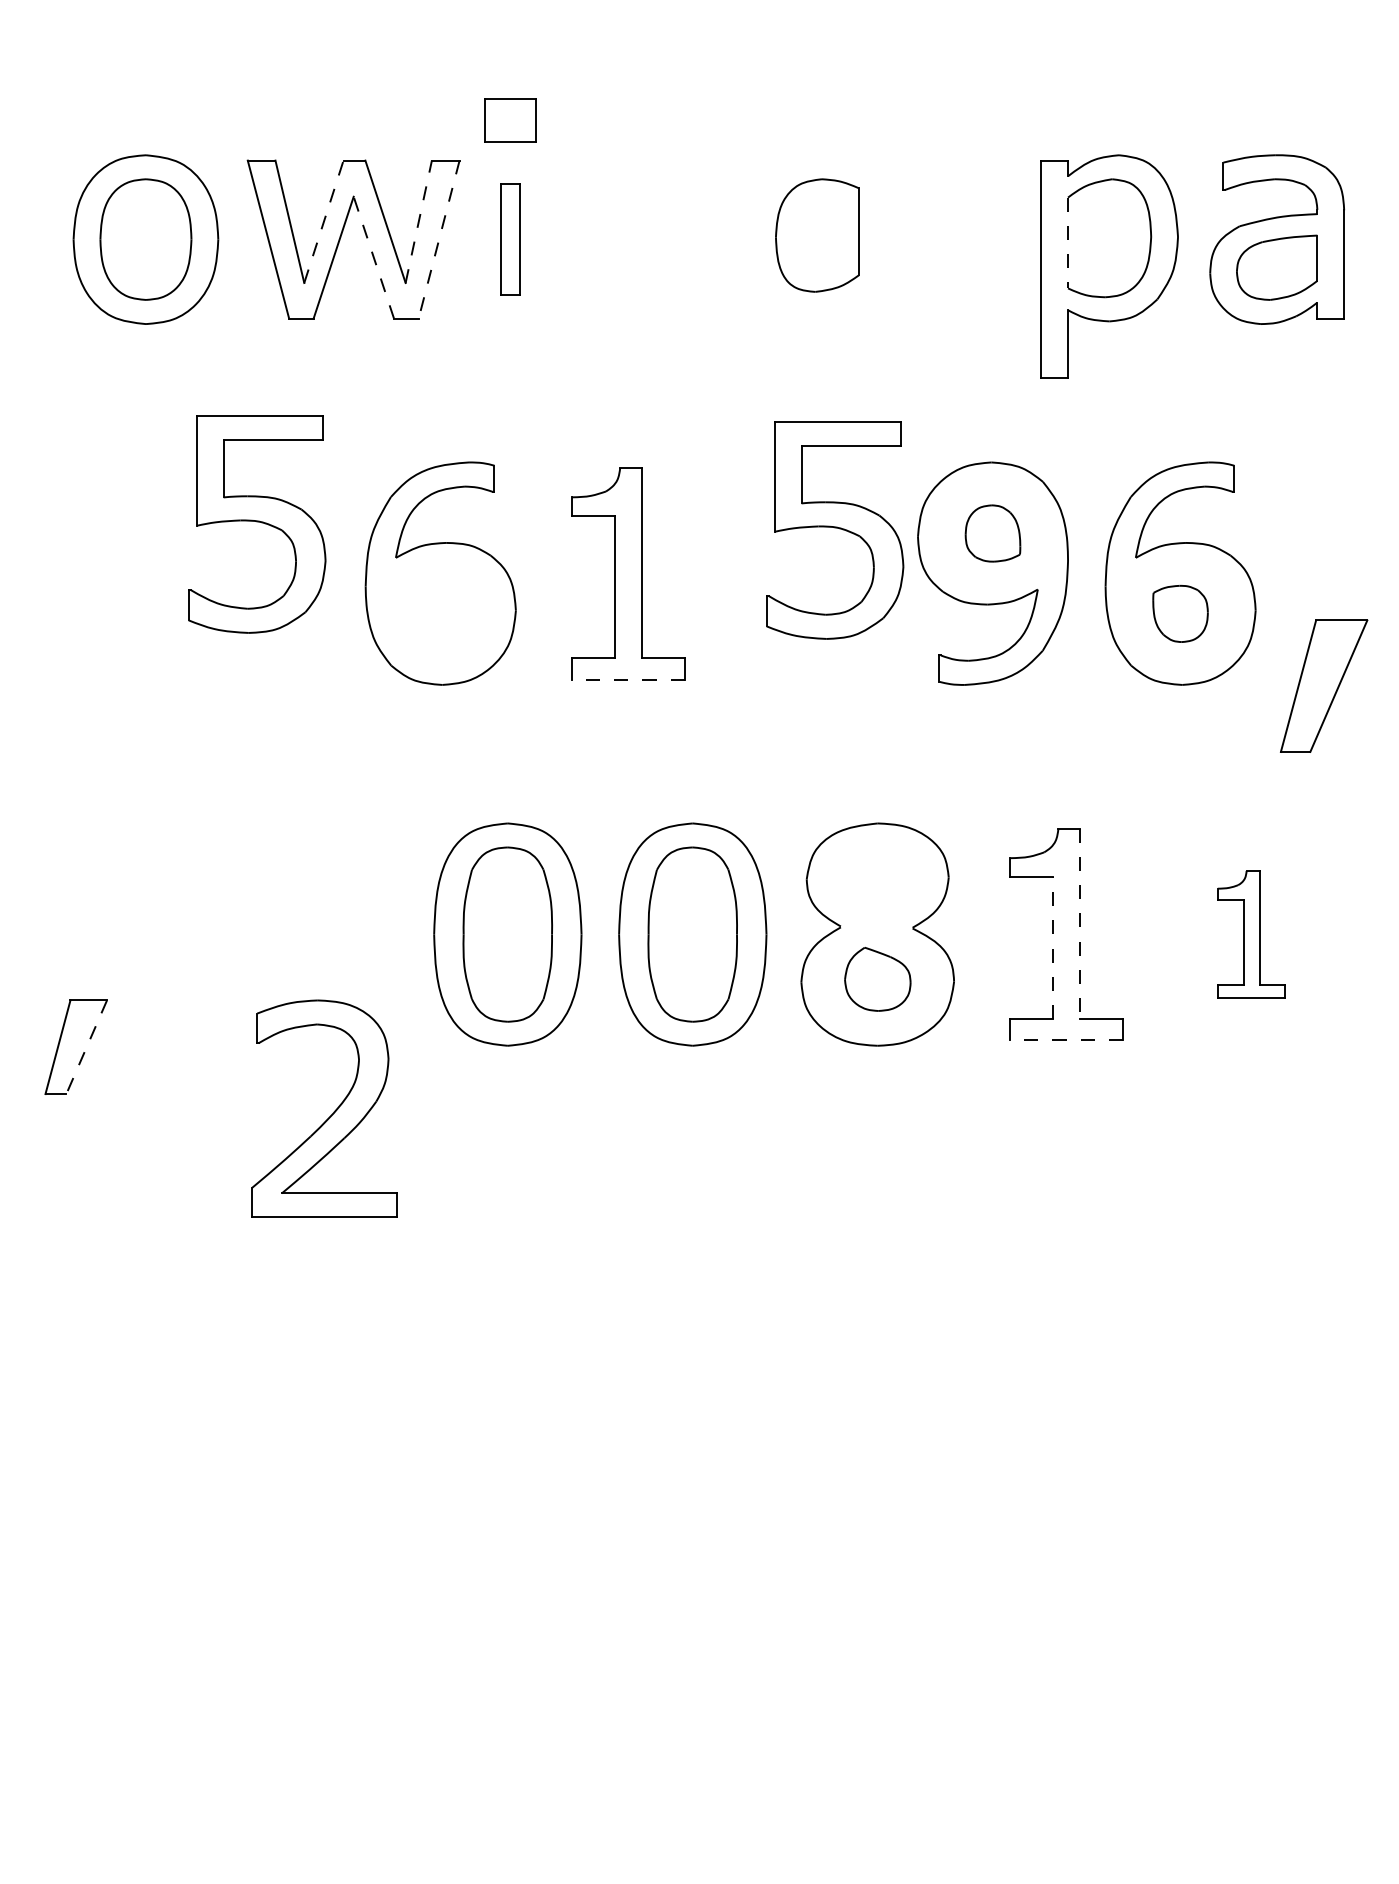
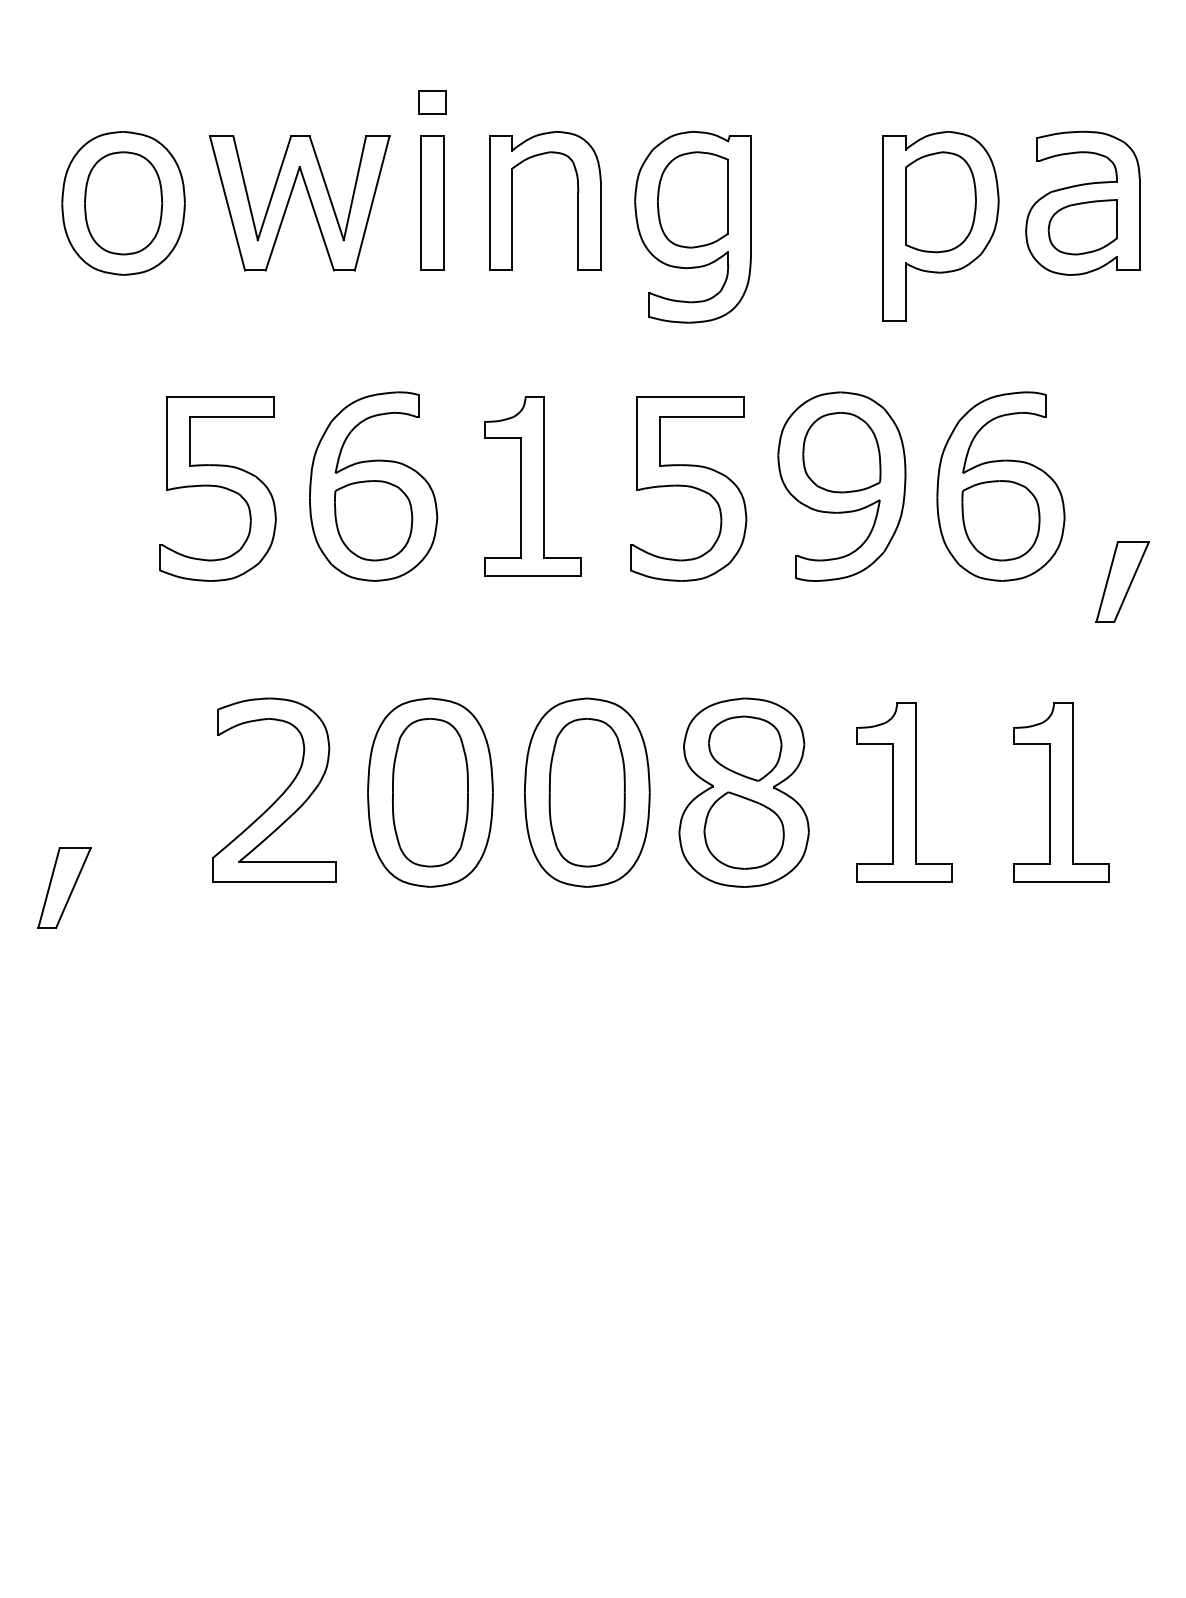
part: (510, 120) -> (432, 102), size x0.62
line: (324, 221) -> (275, 188), dashed -> solid
line: (418, 221) -> (354, 188), dashed -> solid
part: (604, 236) -> (512, 200), added
line: (439, 239) -> (372, 203), dashed -> solid
part: (510, 239) -> (432, 203), size x1.43
line: (1068, 243) -> (905, 206), dashed -> solid
line: (373, 257) -> (316, 218), dashed -> solid
part: (817, 267) -> (693, 227), added
part: (257, 524) -> (218, 489), moved
part: (835, 530) -> (688, 489), moved
part: (992, 533) -> (841, 452), size x1.67
part: (440, 613) -> (373, 520), added
part: (1180, 613) -> (1000, 520), size x1.67
line: (628, 679) -> (532, 576), dashed -> solid
part: (1323, 686) -> (1122, 582), size x0.71
part: (878, 882) -> (744, 748), added
line: (1080, 924) -> (916, 784), dashed -> solid
part: (1251, 934) -> (1061, 792), size x1.67
line: (1053, 947) -> (893, 803), dashed -> solid
part: (877, 979) -> (743, 830), size x1.43
line: (1066, 1040) -> (904, 882), dashed -> solid
line: (86, 1047) -> (73, 888), dashed -> solid
part: (331, 1114) -> (280, 795), moved

